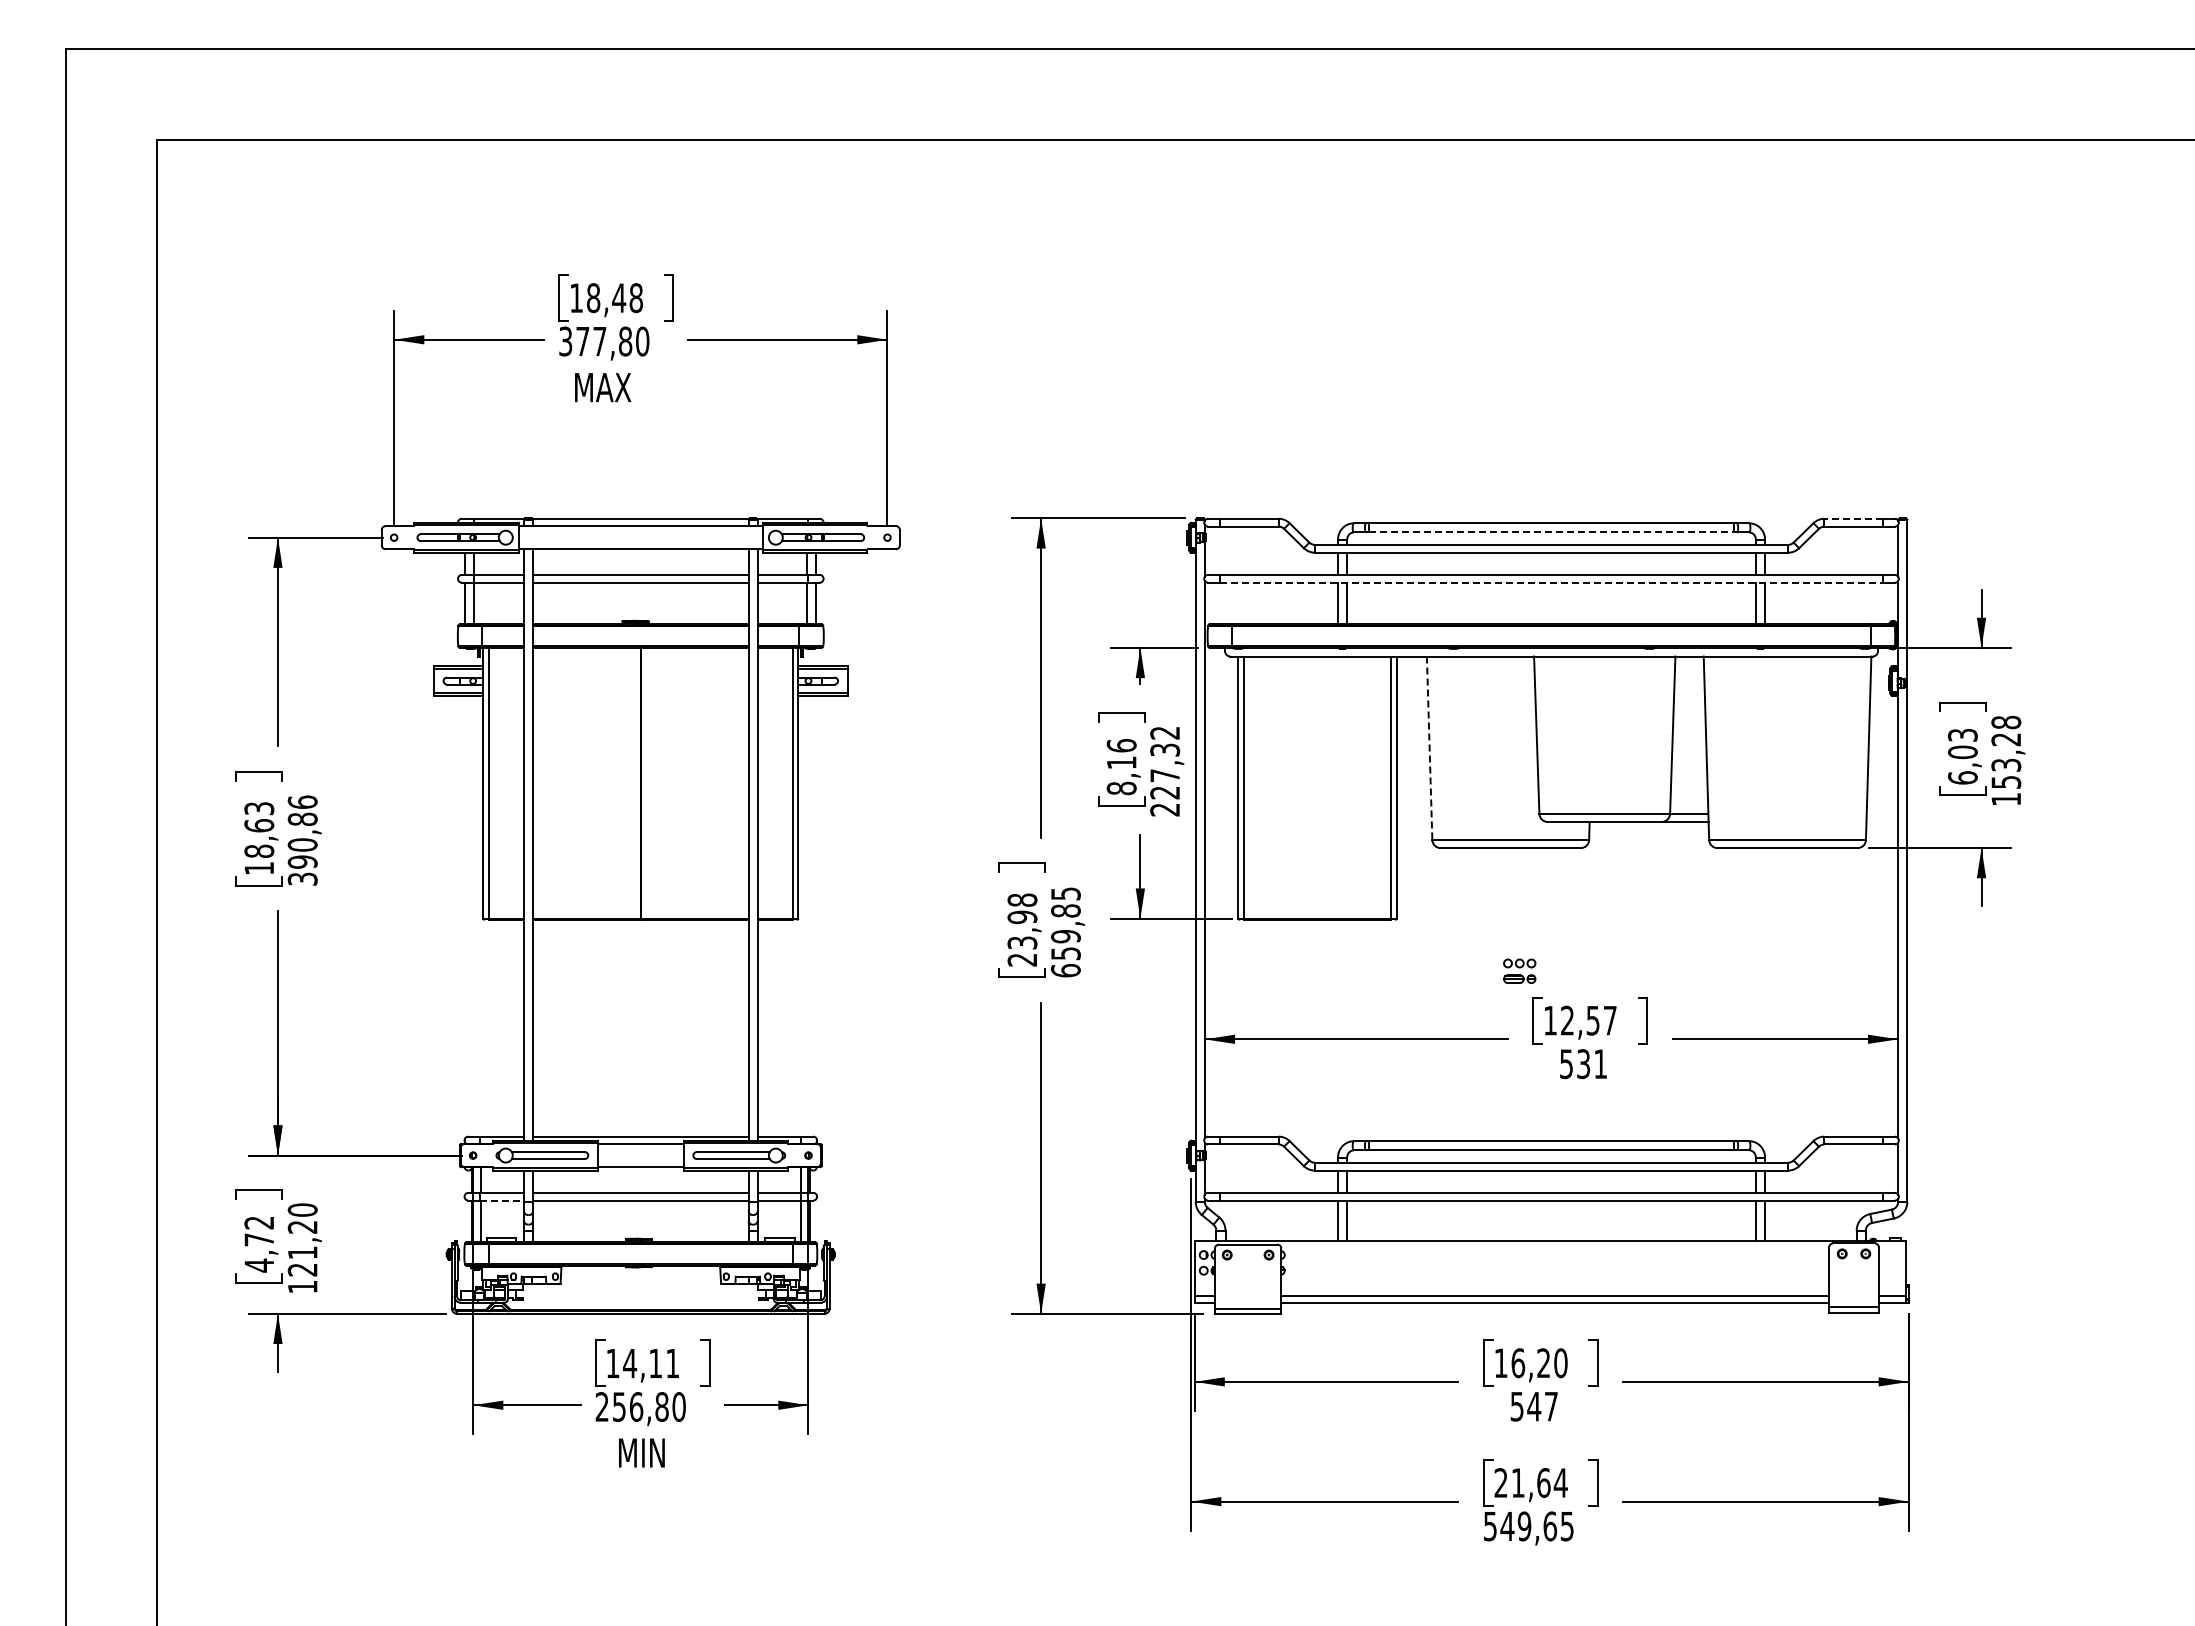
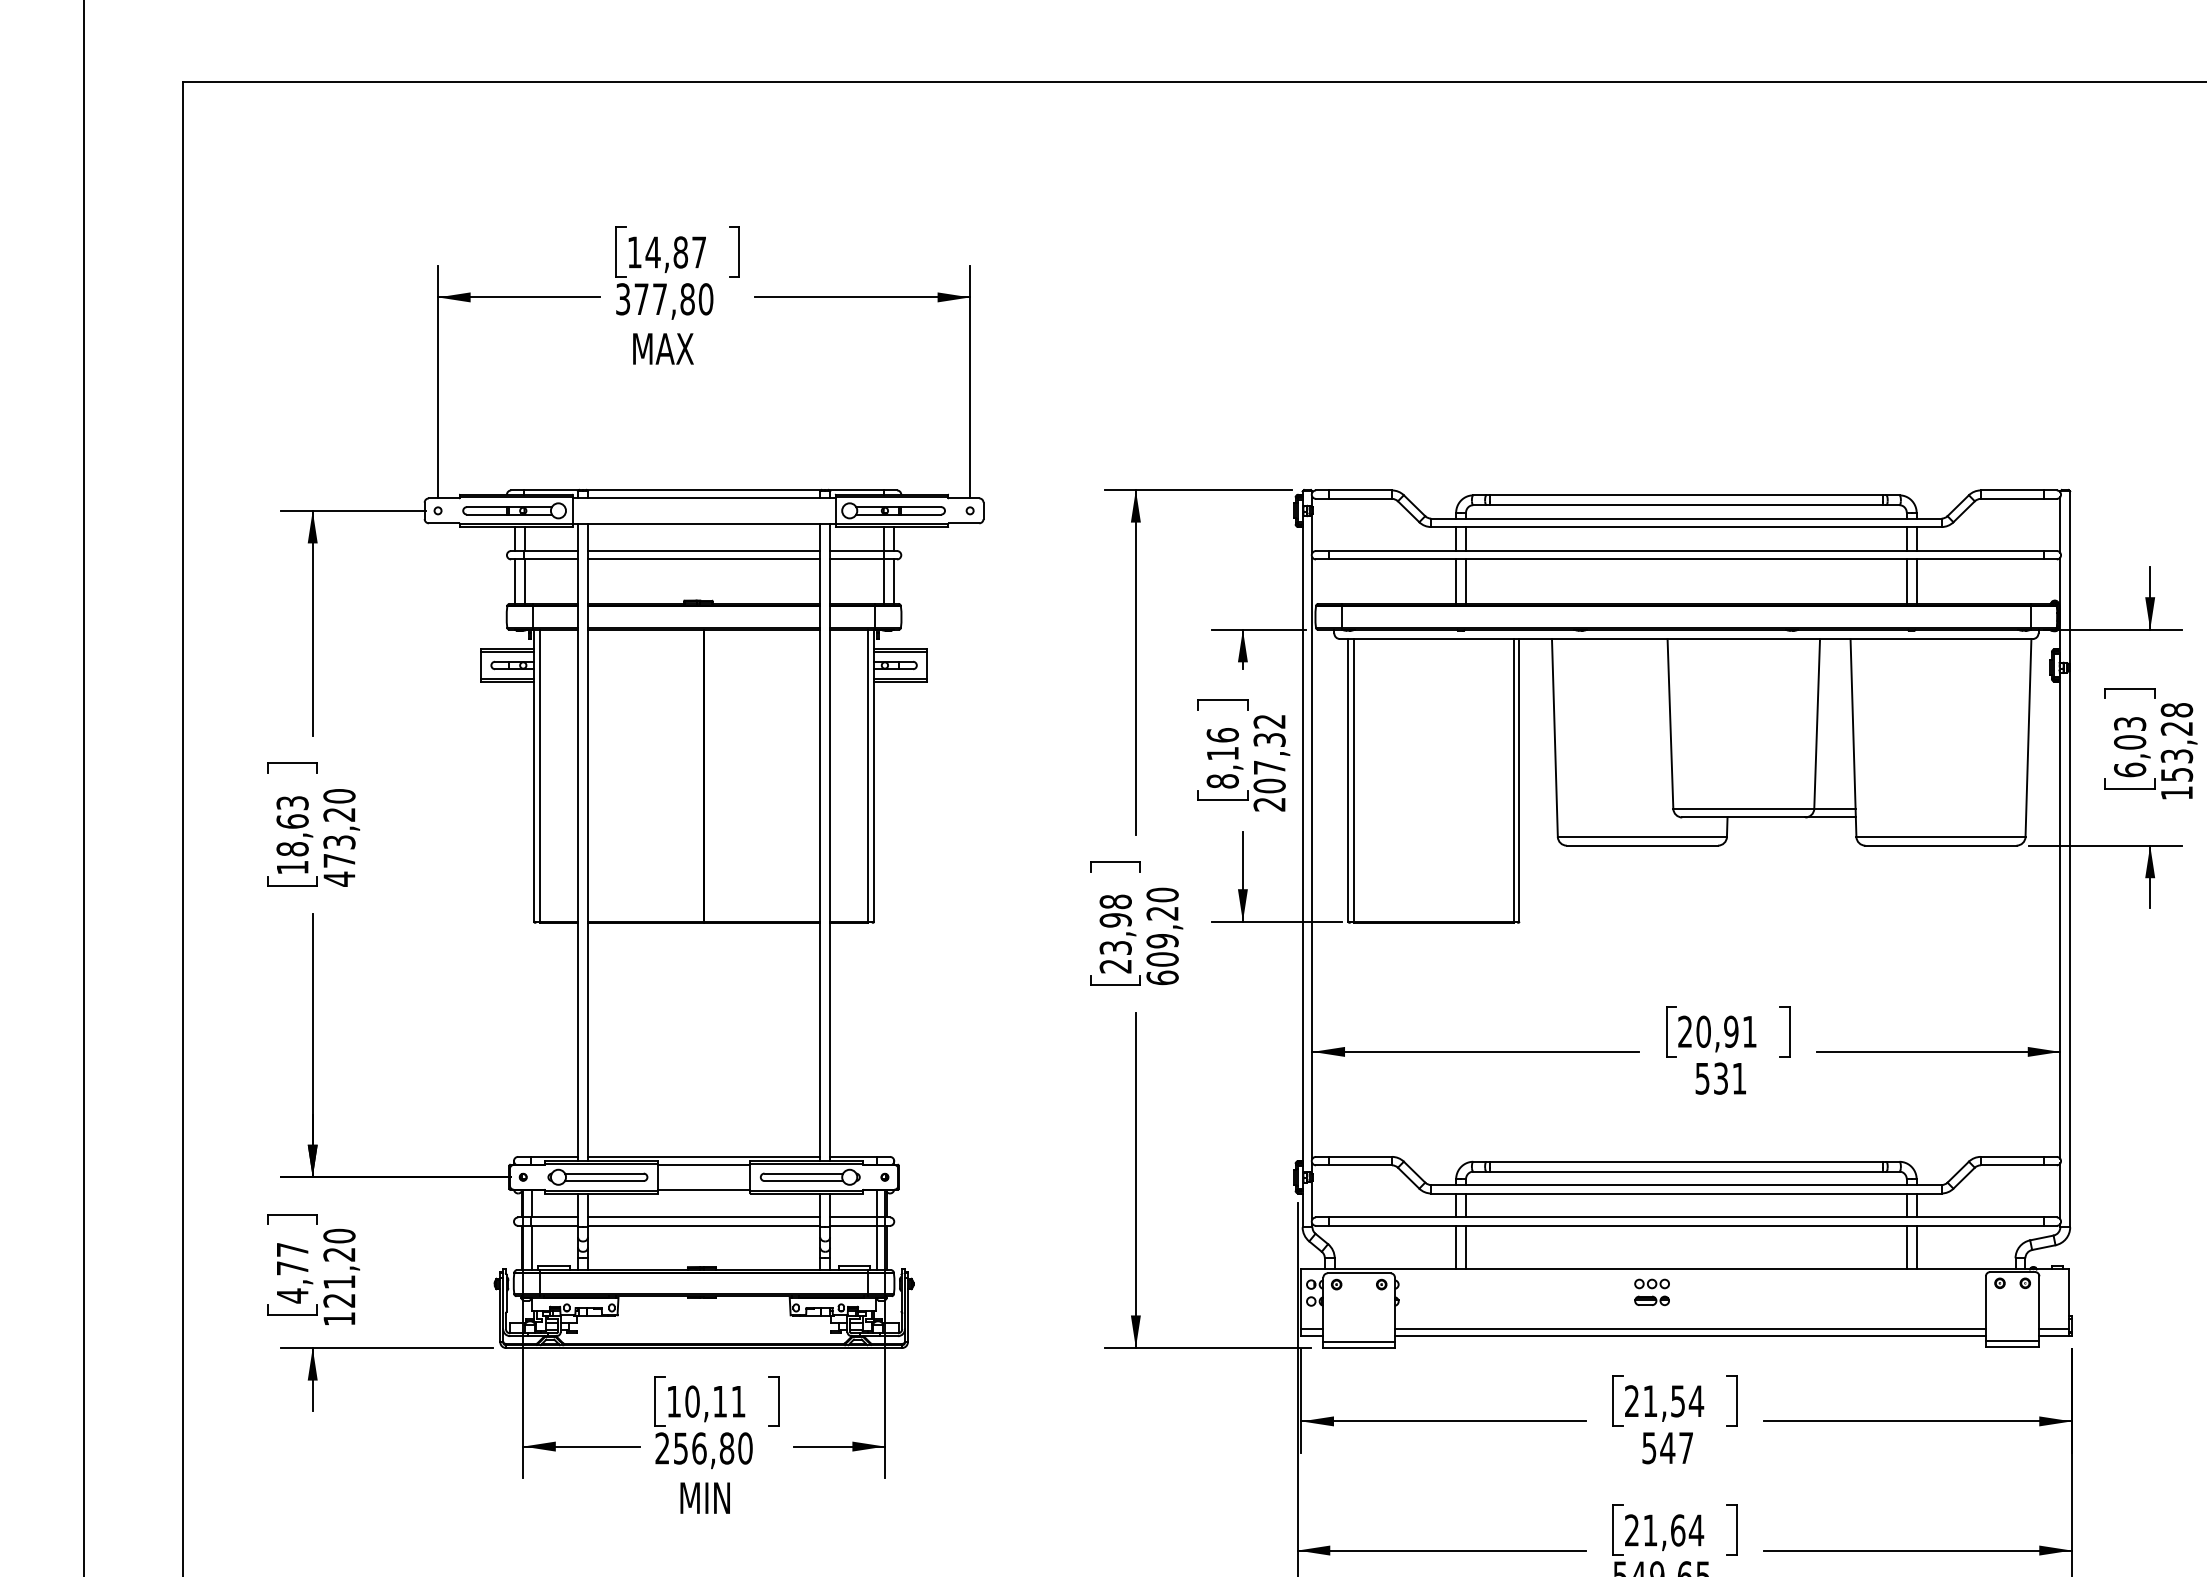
text: (614, 298) -> (675, 252), 18,48 -> 14,87
line: (1853, 518) -> (2012, 490), dashed -> solid
line: (1552, 532) -> (1687, 505), dashed -> solid
line: (1551, 582) -> (1686, 559), dashed -> solid
line: (1429, 748) -> (1554, 738), dashed -> solid
text: (1165, 792) -> (1270, 785), 227,32 -> 207,32
text: (302, 840) -> (339, 837), 390,86 -> 473,20
text: (1065, 923) -> (1162, 926), 659,85 -> 609,20
part: (1519, 970) -> (1651, 1291), moved
text: (1580, 1020) -> (1717, 1031), 12,57 -> 20,91
line: (502, 1200) -> (554, 1225), dashed -> solid
text: (258, 1222) -> (291, 1249), 4,72 -> 4,77
text: (630, 1363) -> (692, 1401), 14,11 -> 10,11
text: (1530, 1363) -> (1663, 1401), 16,20 -> 21,54

